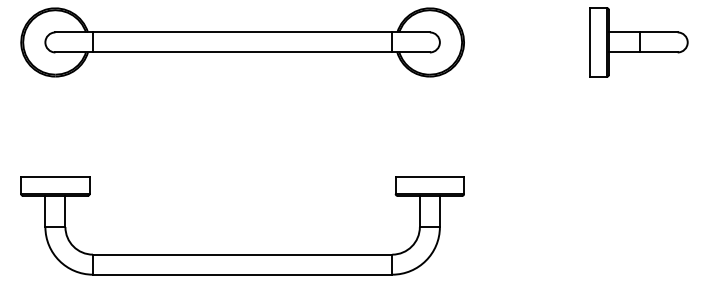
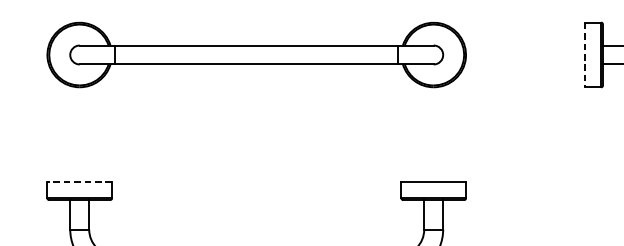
line: (590, 42) -> (585, 55), solid -> dashed
line: (54, 176) -> (78, 181), solid -> dashed

